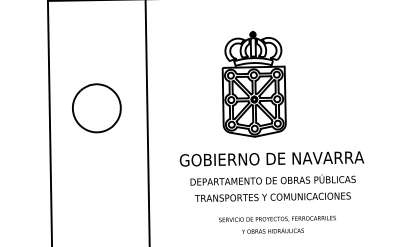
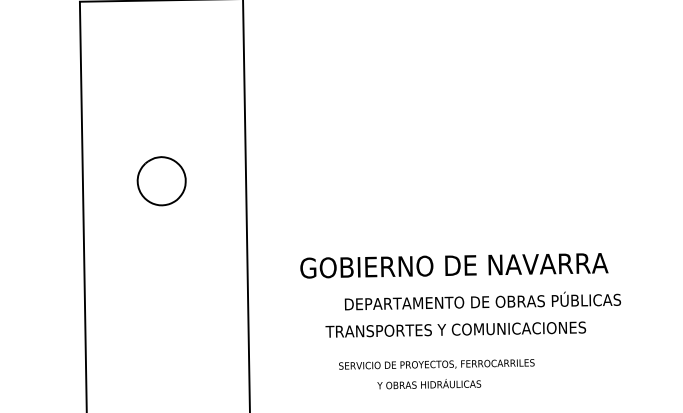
part: (253, 84) -> (423, 141), removed
part: (96, 108) -> (161, 181), size x0.6
text: (272, 179) -> (481, 300), moved
text: (277, 224) -> (436, 373), moved

